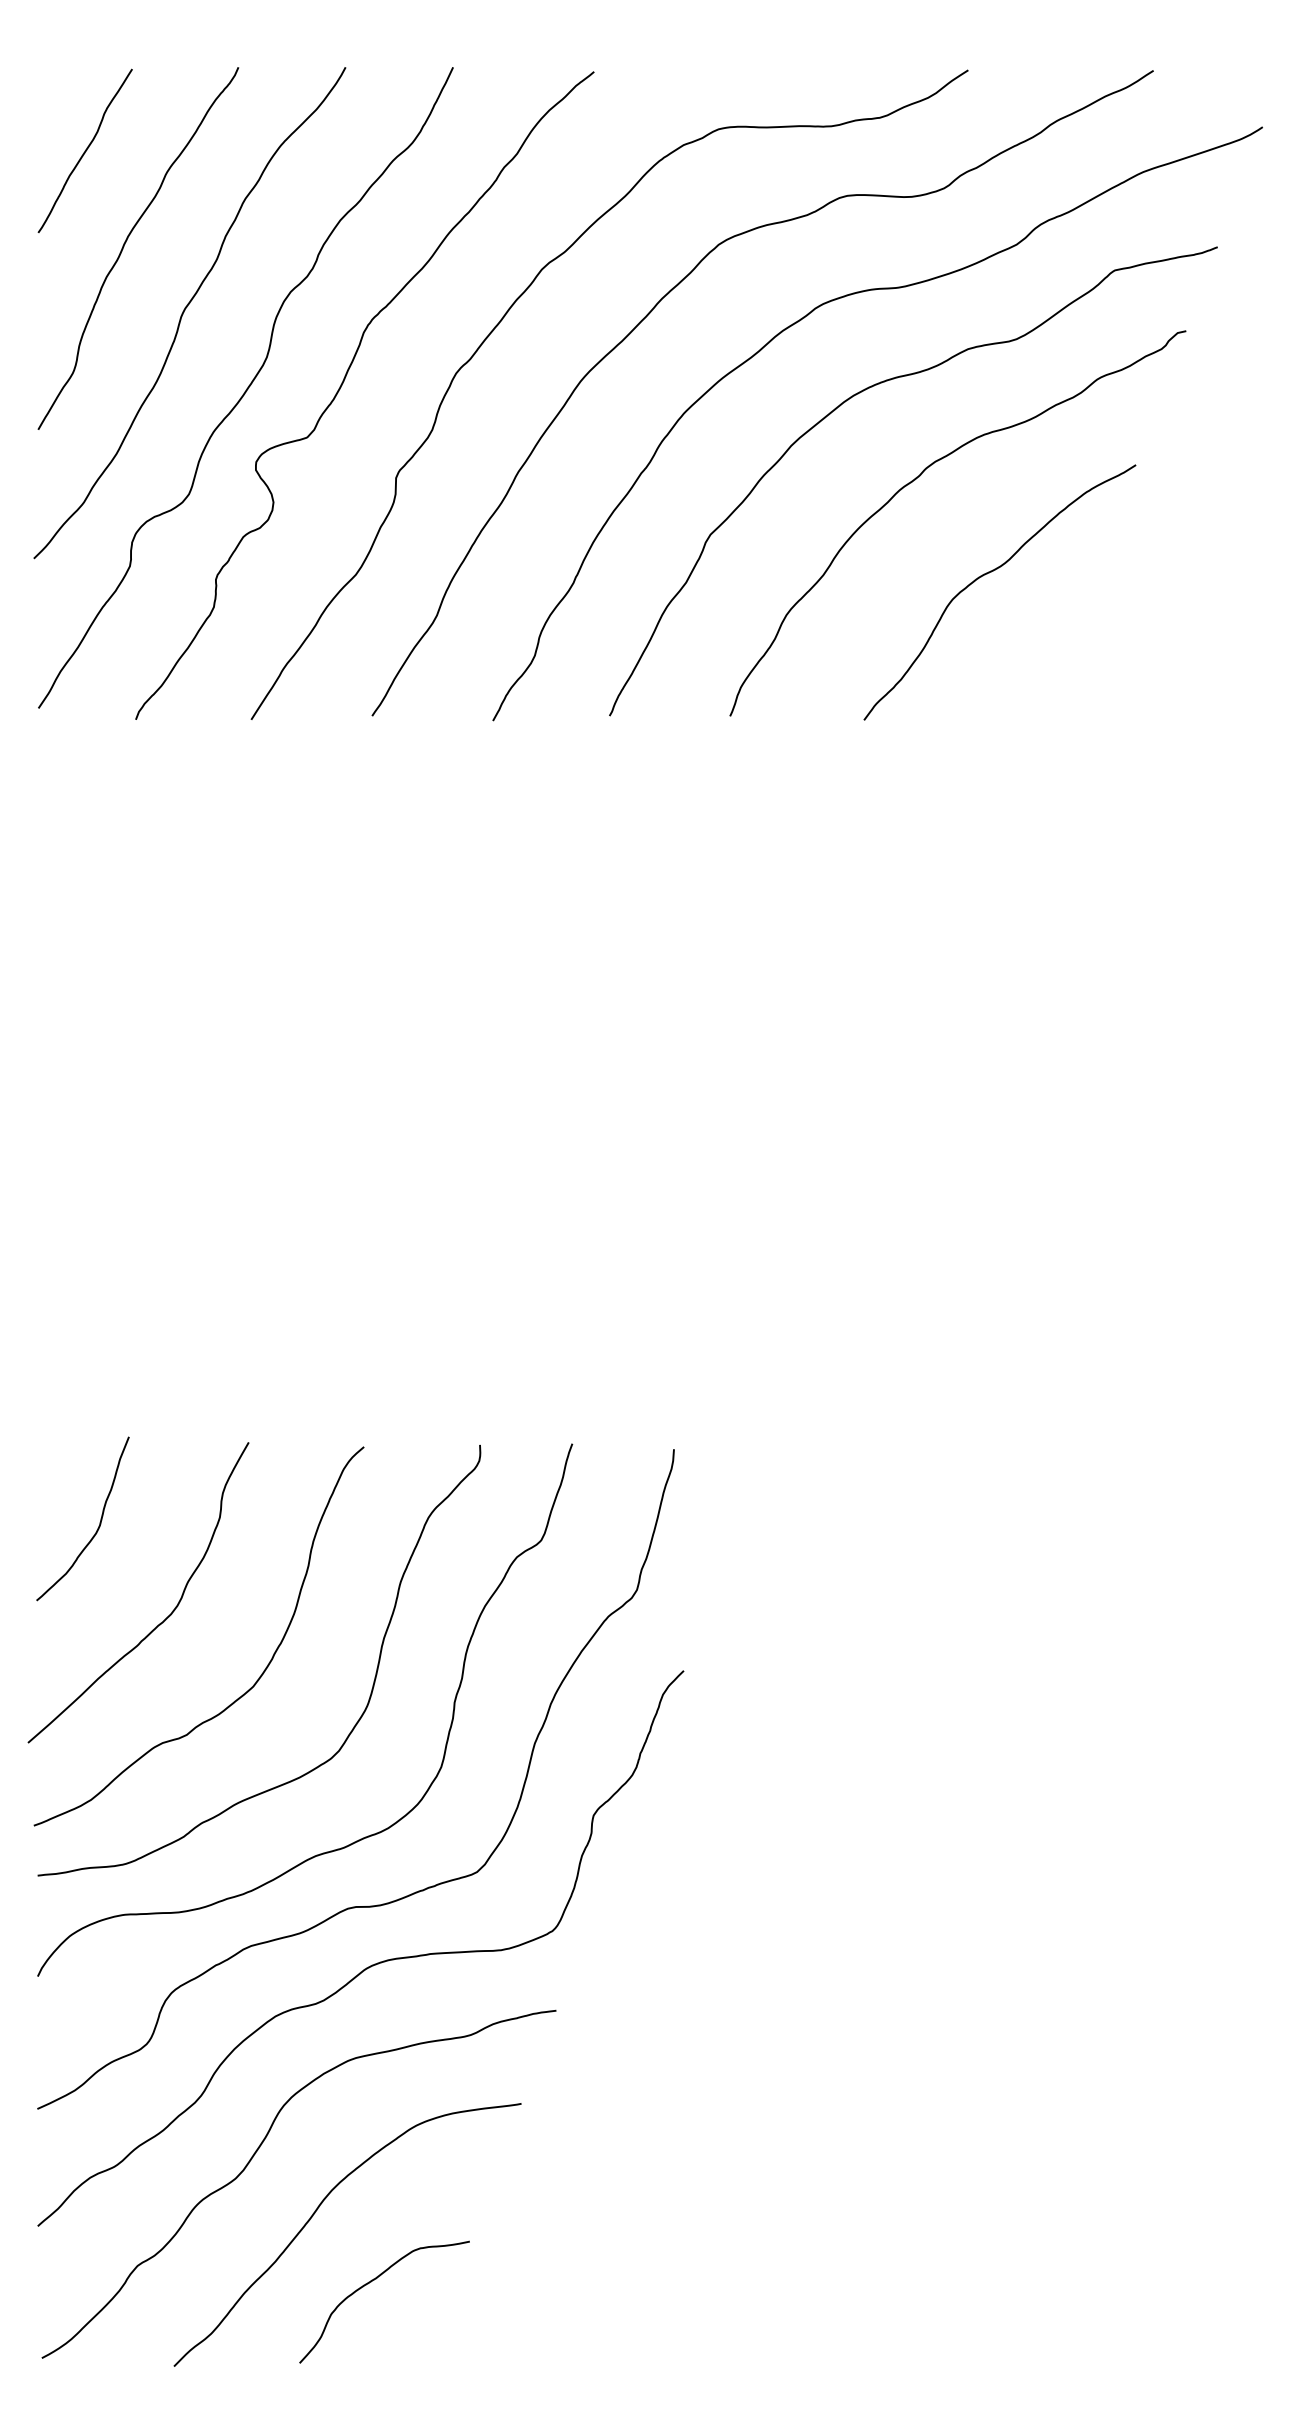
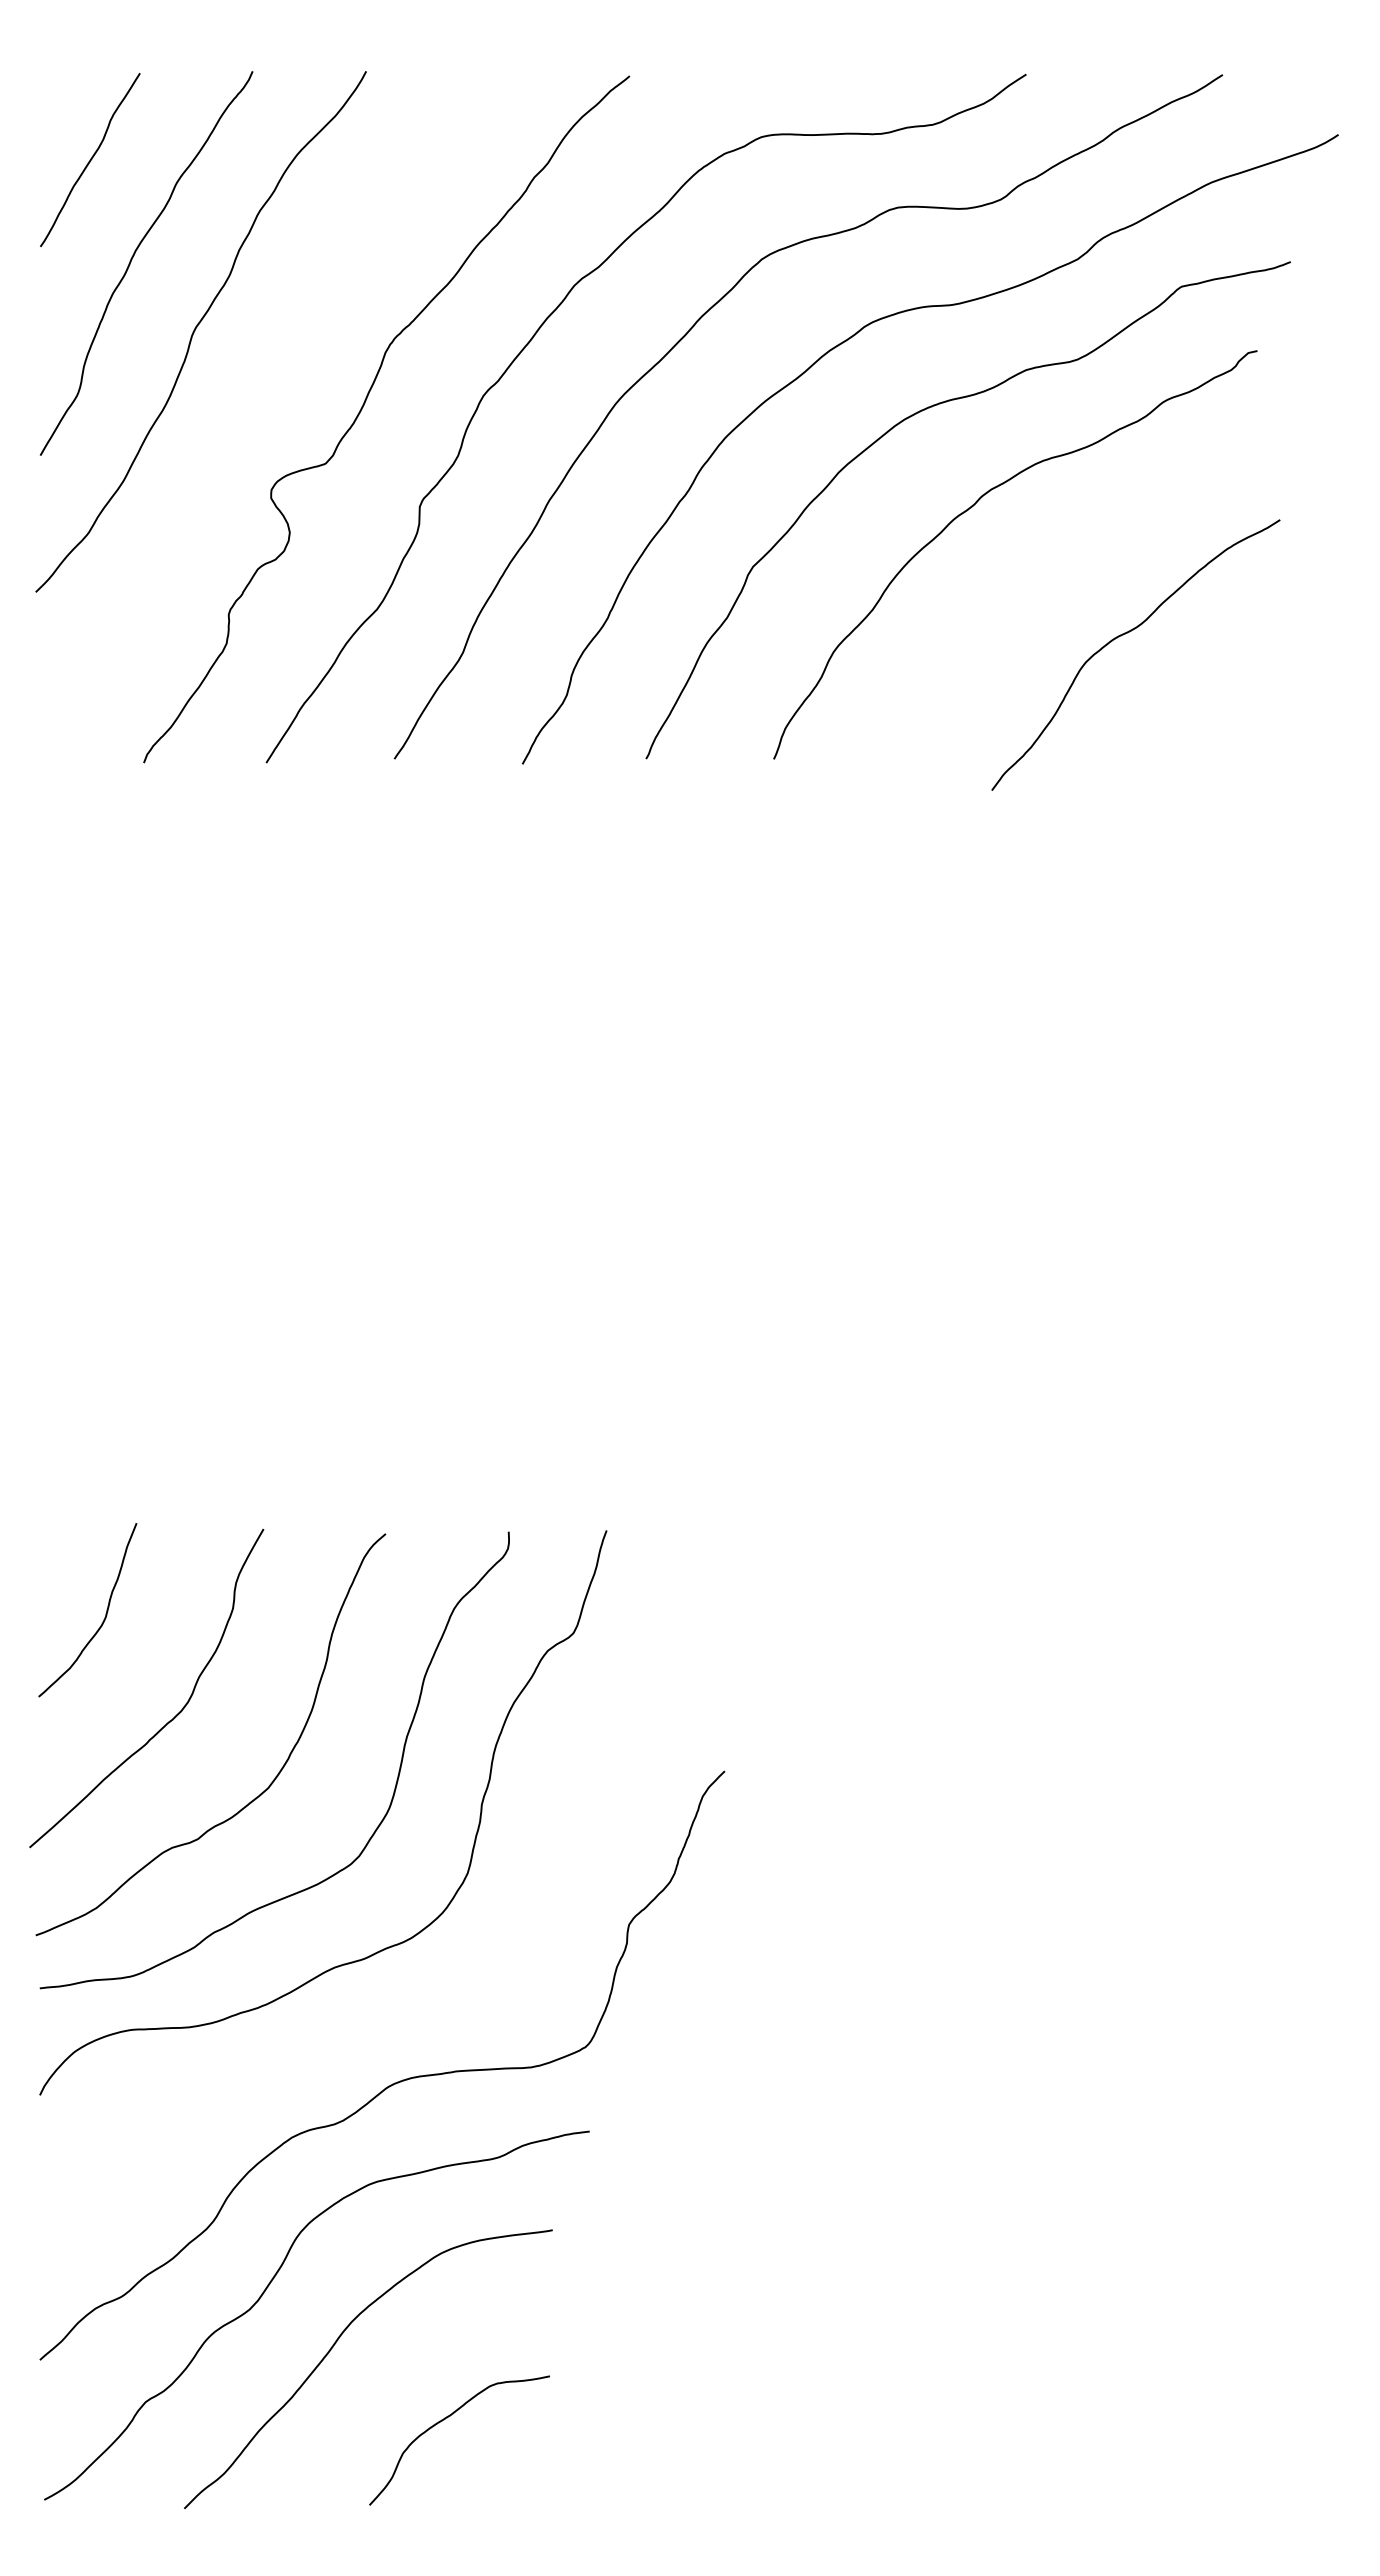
curve: (246, 388) -> (261, 411), removed
curve: (990, 573) -> (1125, 634), moved
curve: (401, 1897) -> (425, 2011), removed
curve: (370, 2283) -> (444, 2420), moved

